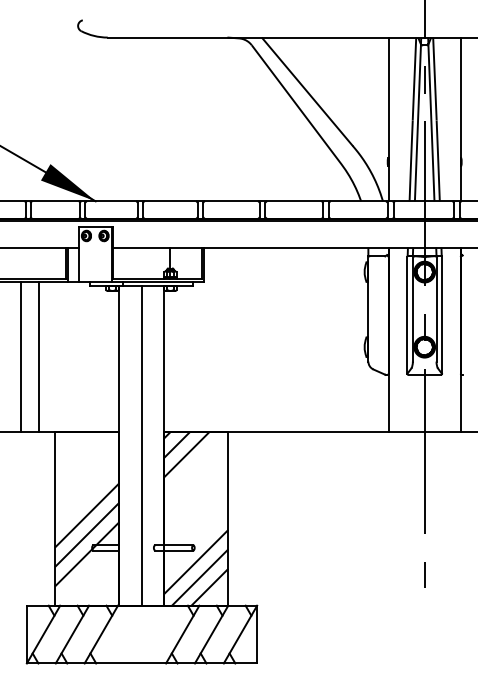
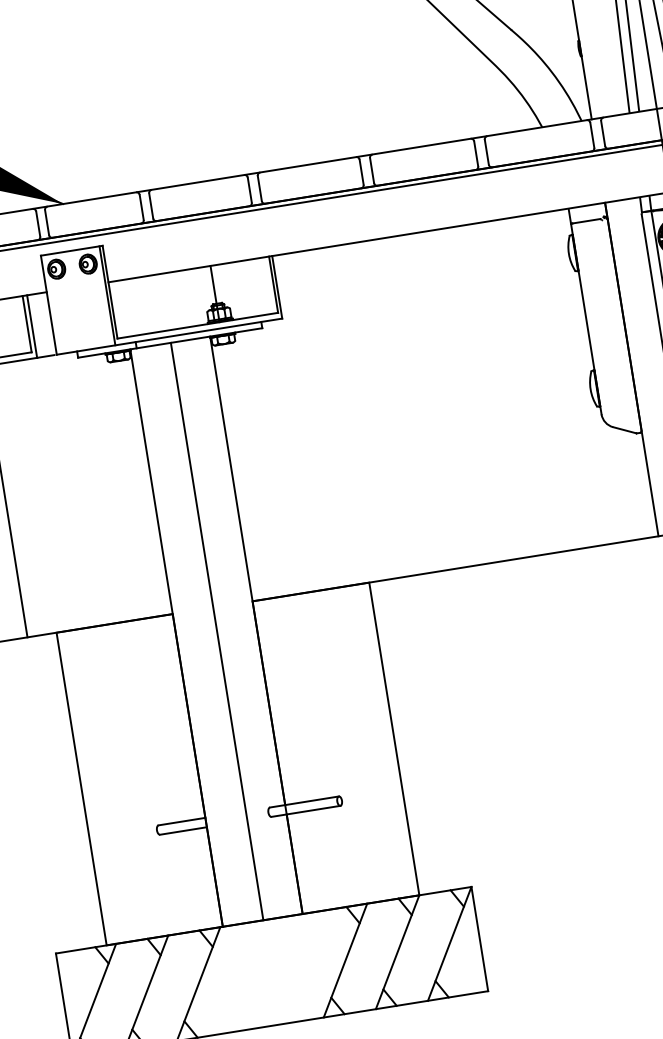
hatch: (195, 518) -> (334, 747), removed
hatch: (86, 534) -> (142, 807), removed

